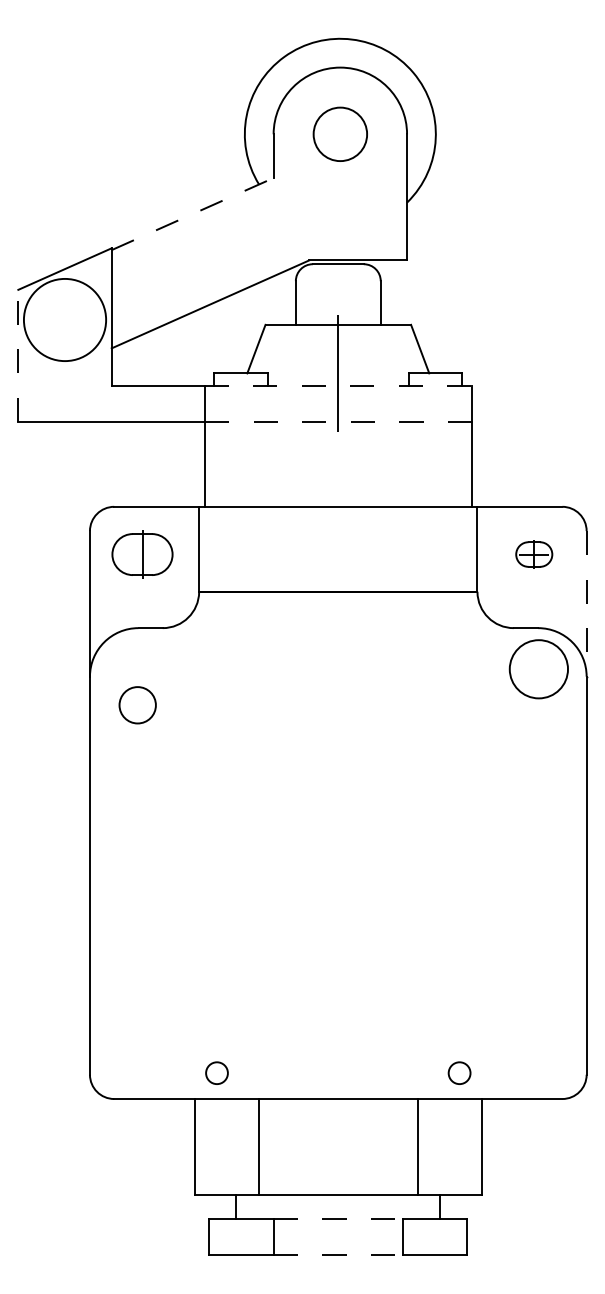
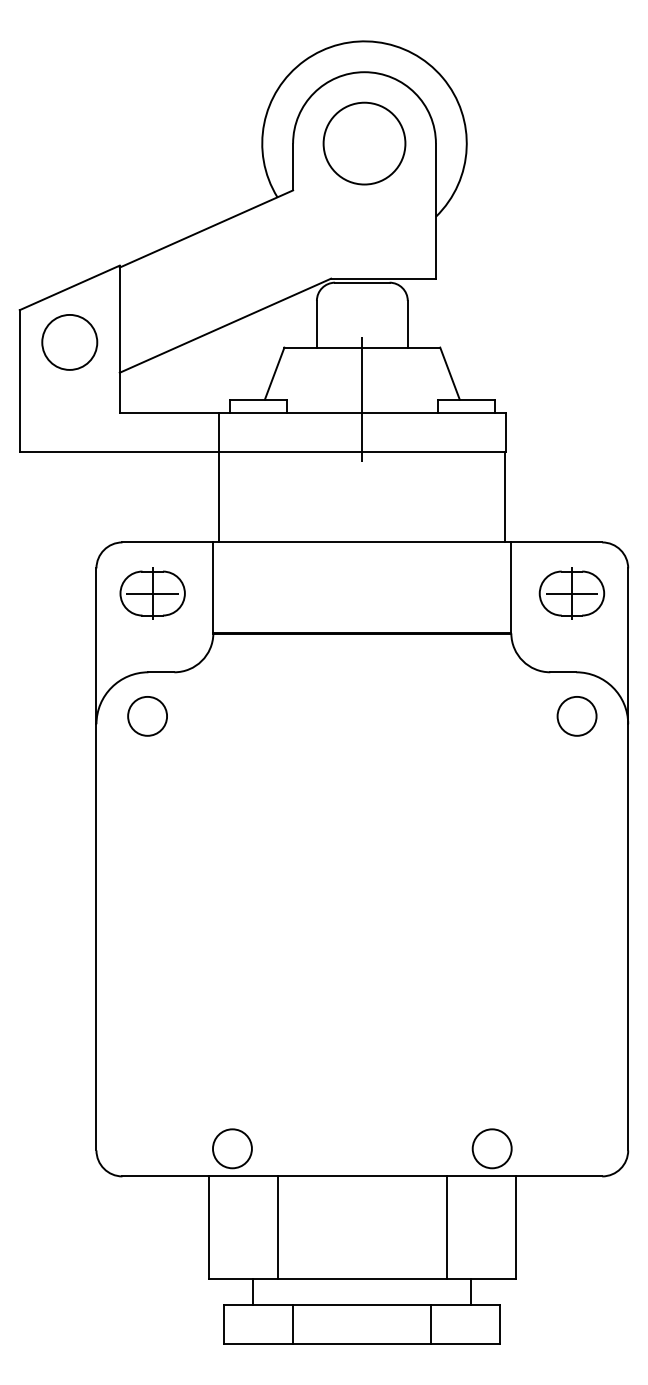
circle: (340, 134) -> (364, 143), size x1.43
line: (192, 214) -> (206, 229), dashed -> solid
circle: (64, 319) -> (69, 341), size x0.62
line: (18, 355) -> (19, 380), dashed -> solid
line: (338, 385) -> (362, 412), dashed -> solid
line: (338, 421) -> (362, 451), dashed -> solid
line: (142, 554) -> (152, 593), added
part: (534, 554) -> (572, 593), size x1.67
line: (586, 603) -> (628, 645), dashed -> solid
circle: (538, 669) -> (576, 716), size x0.62
circle: (137, 705) -> (147, 716), moved
circle: (216, 1073) -> (231, 1149), size x1.67
circle: (459, 1073) -> (492, 1149), size x1.67
line: (338, 1218) -> (362, 1304), dashed -> solid
line: (338, 1255) -> (362, 1343), dashed -> solid

